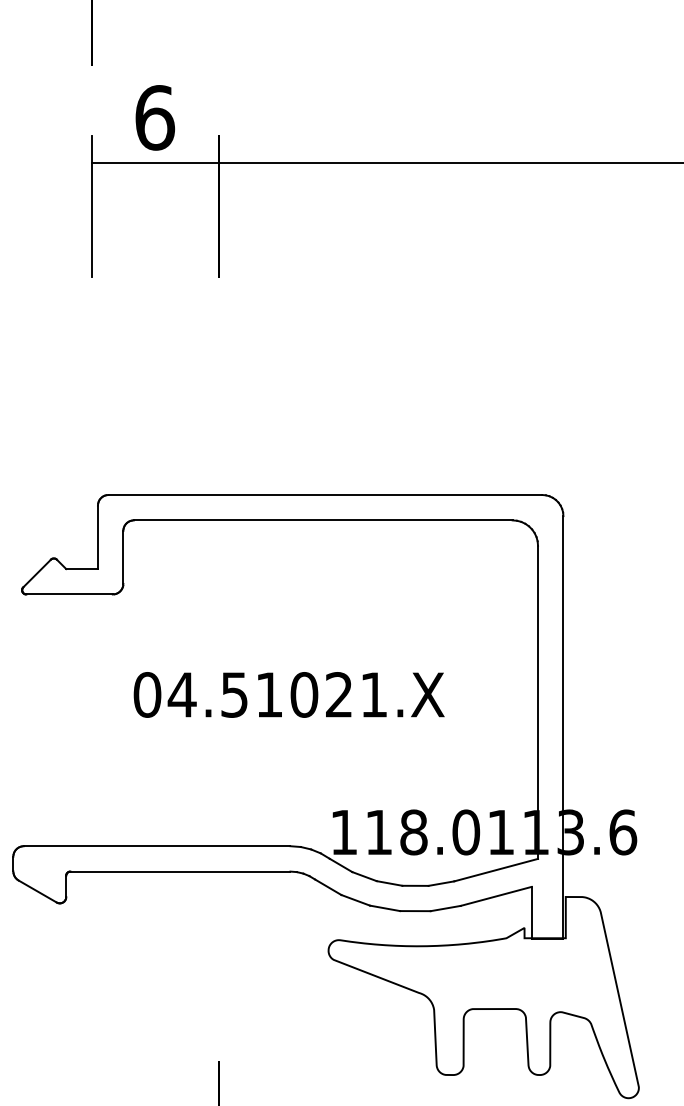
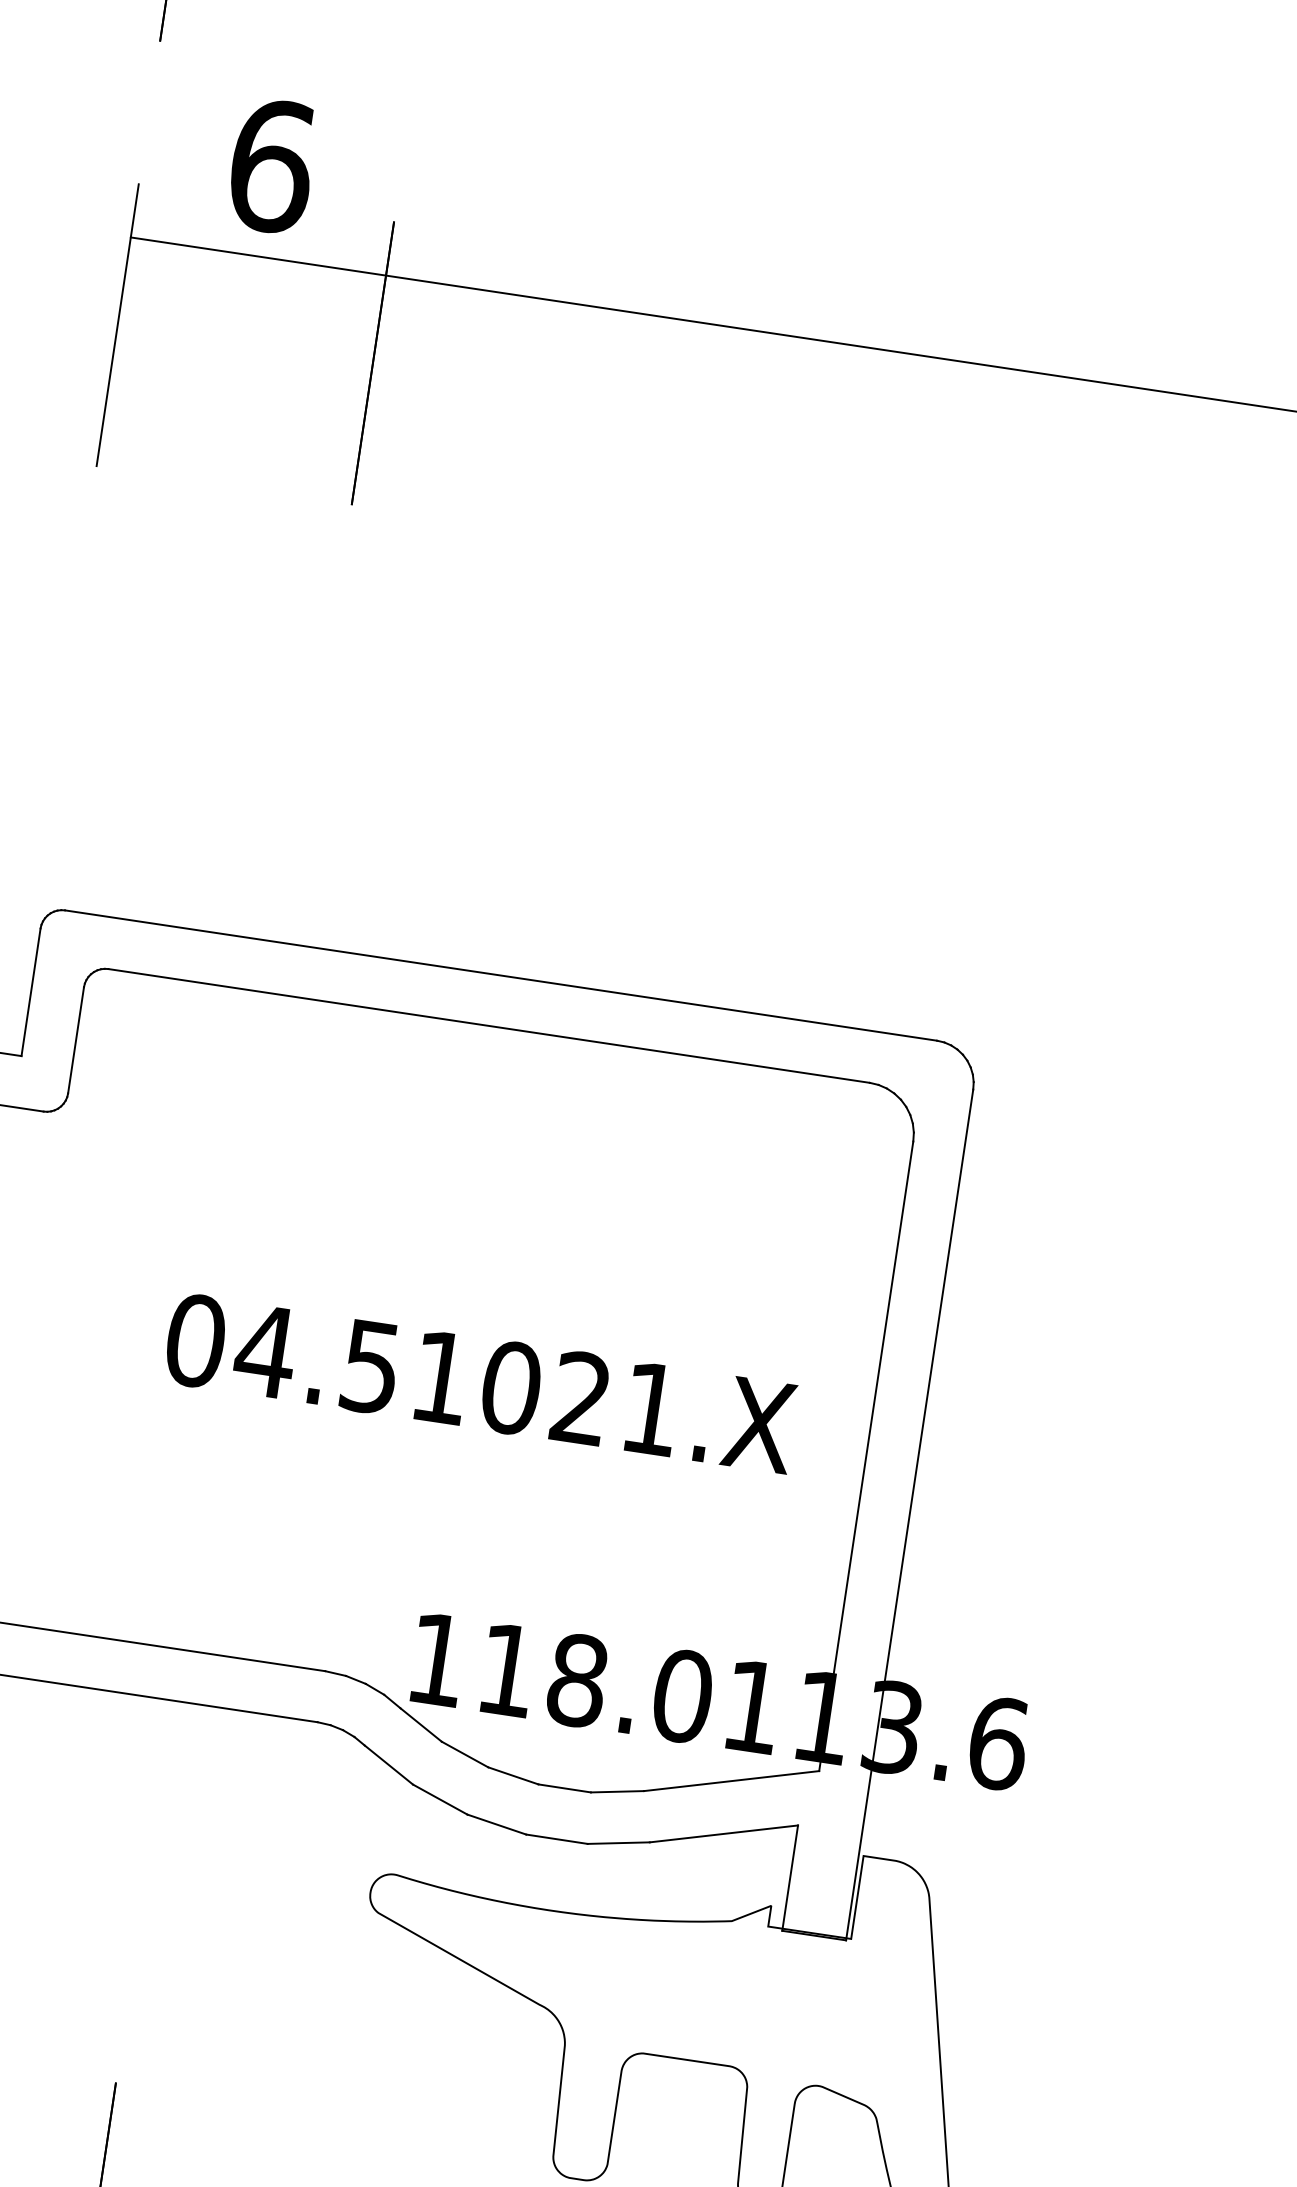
text: (288, 694) -> (479, 1382), moved

